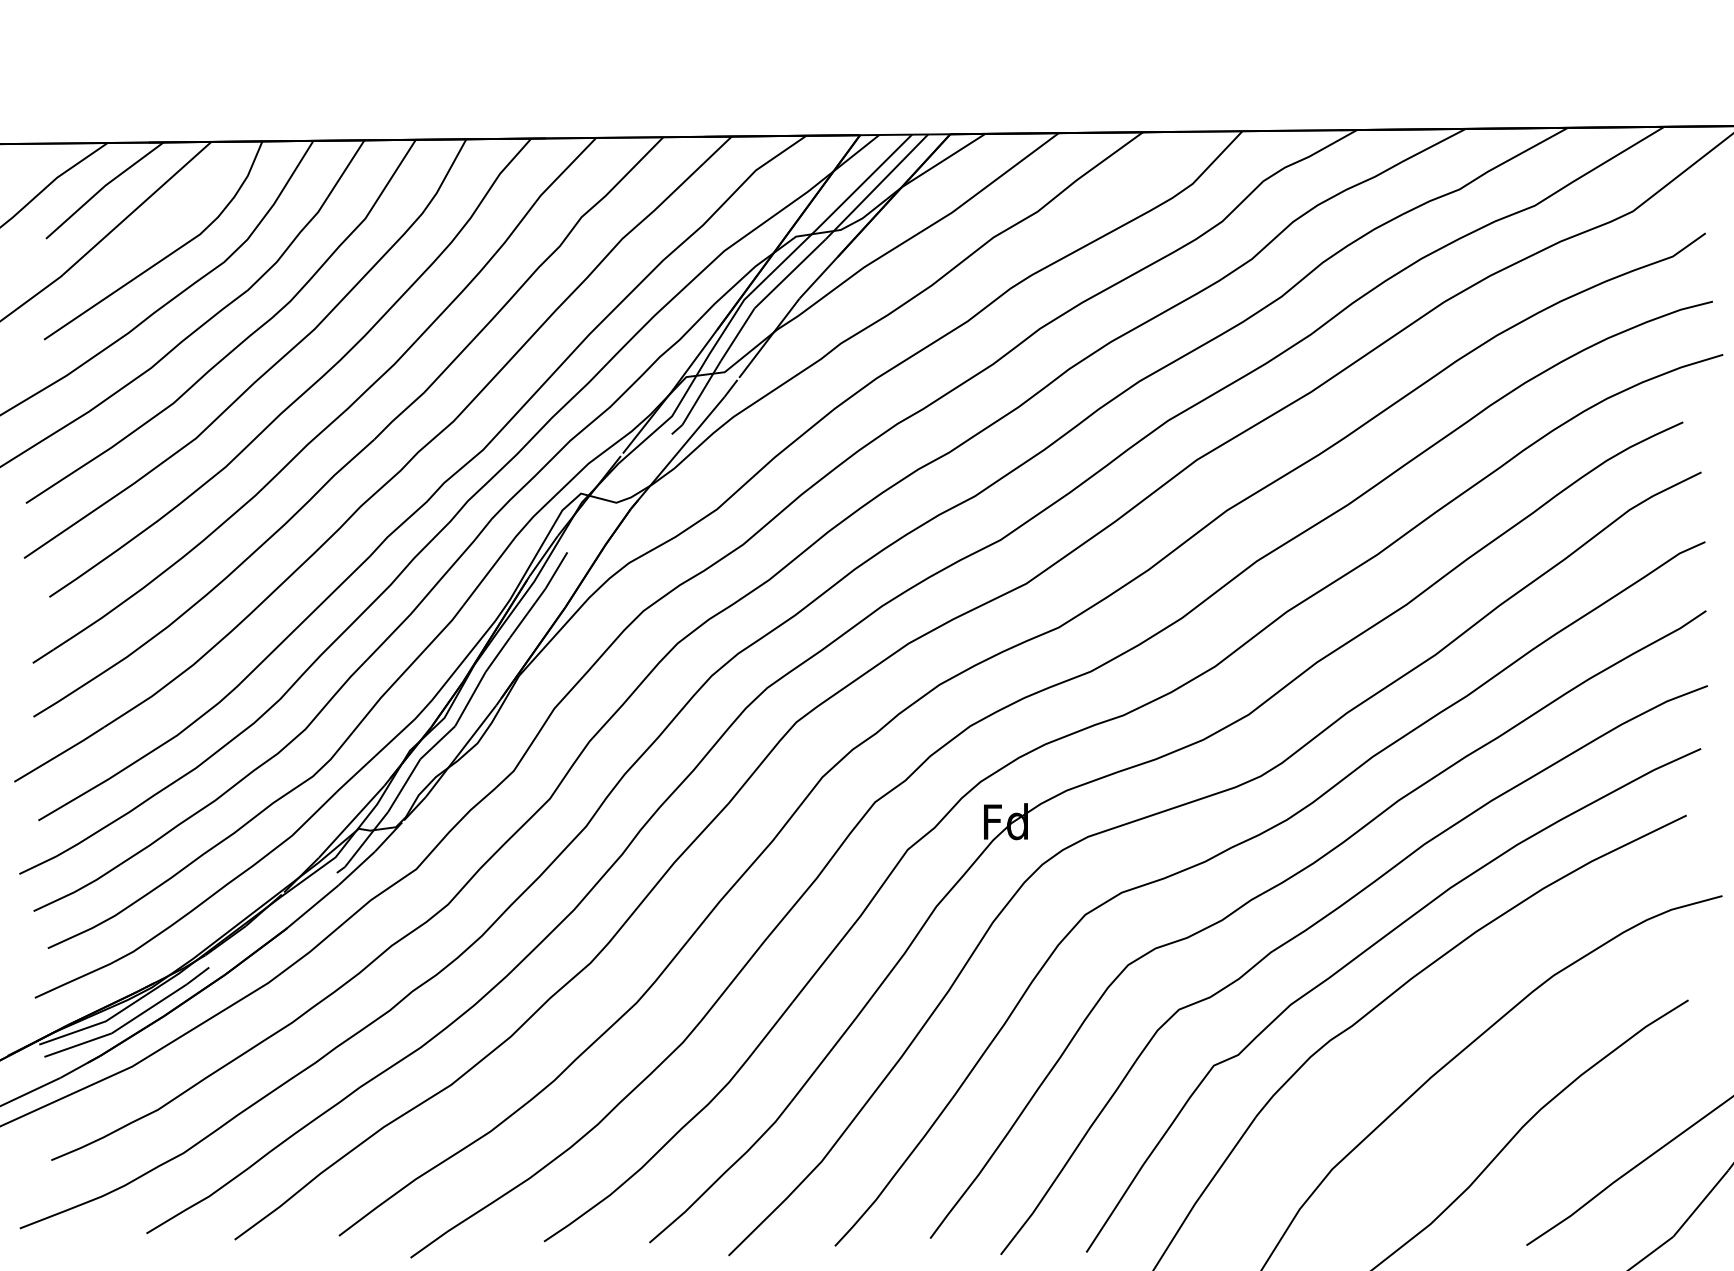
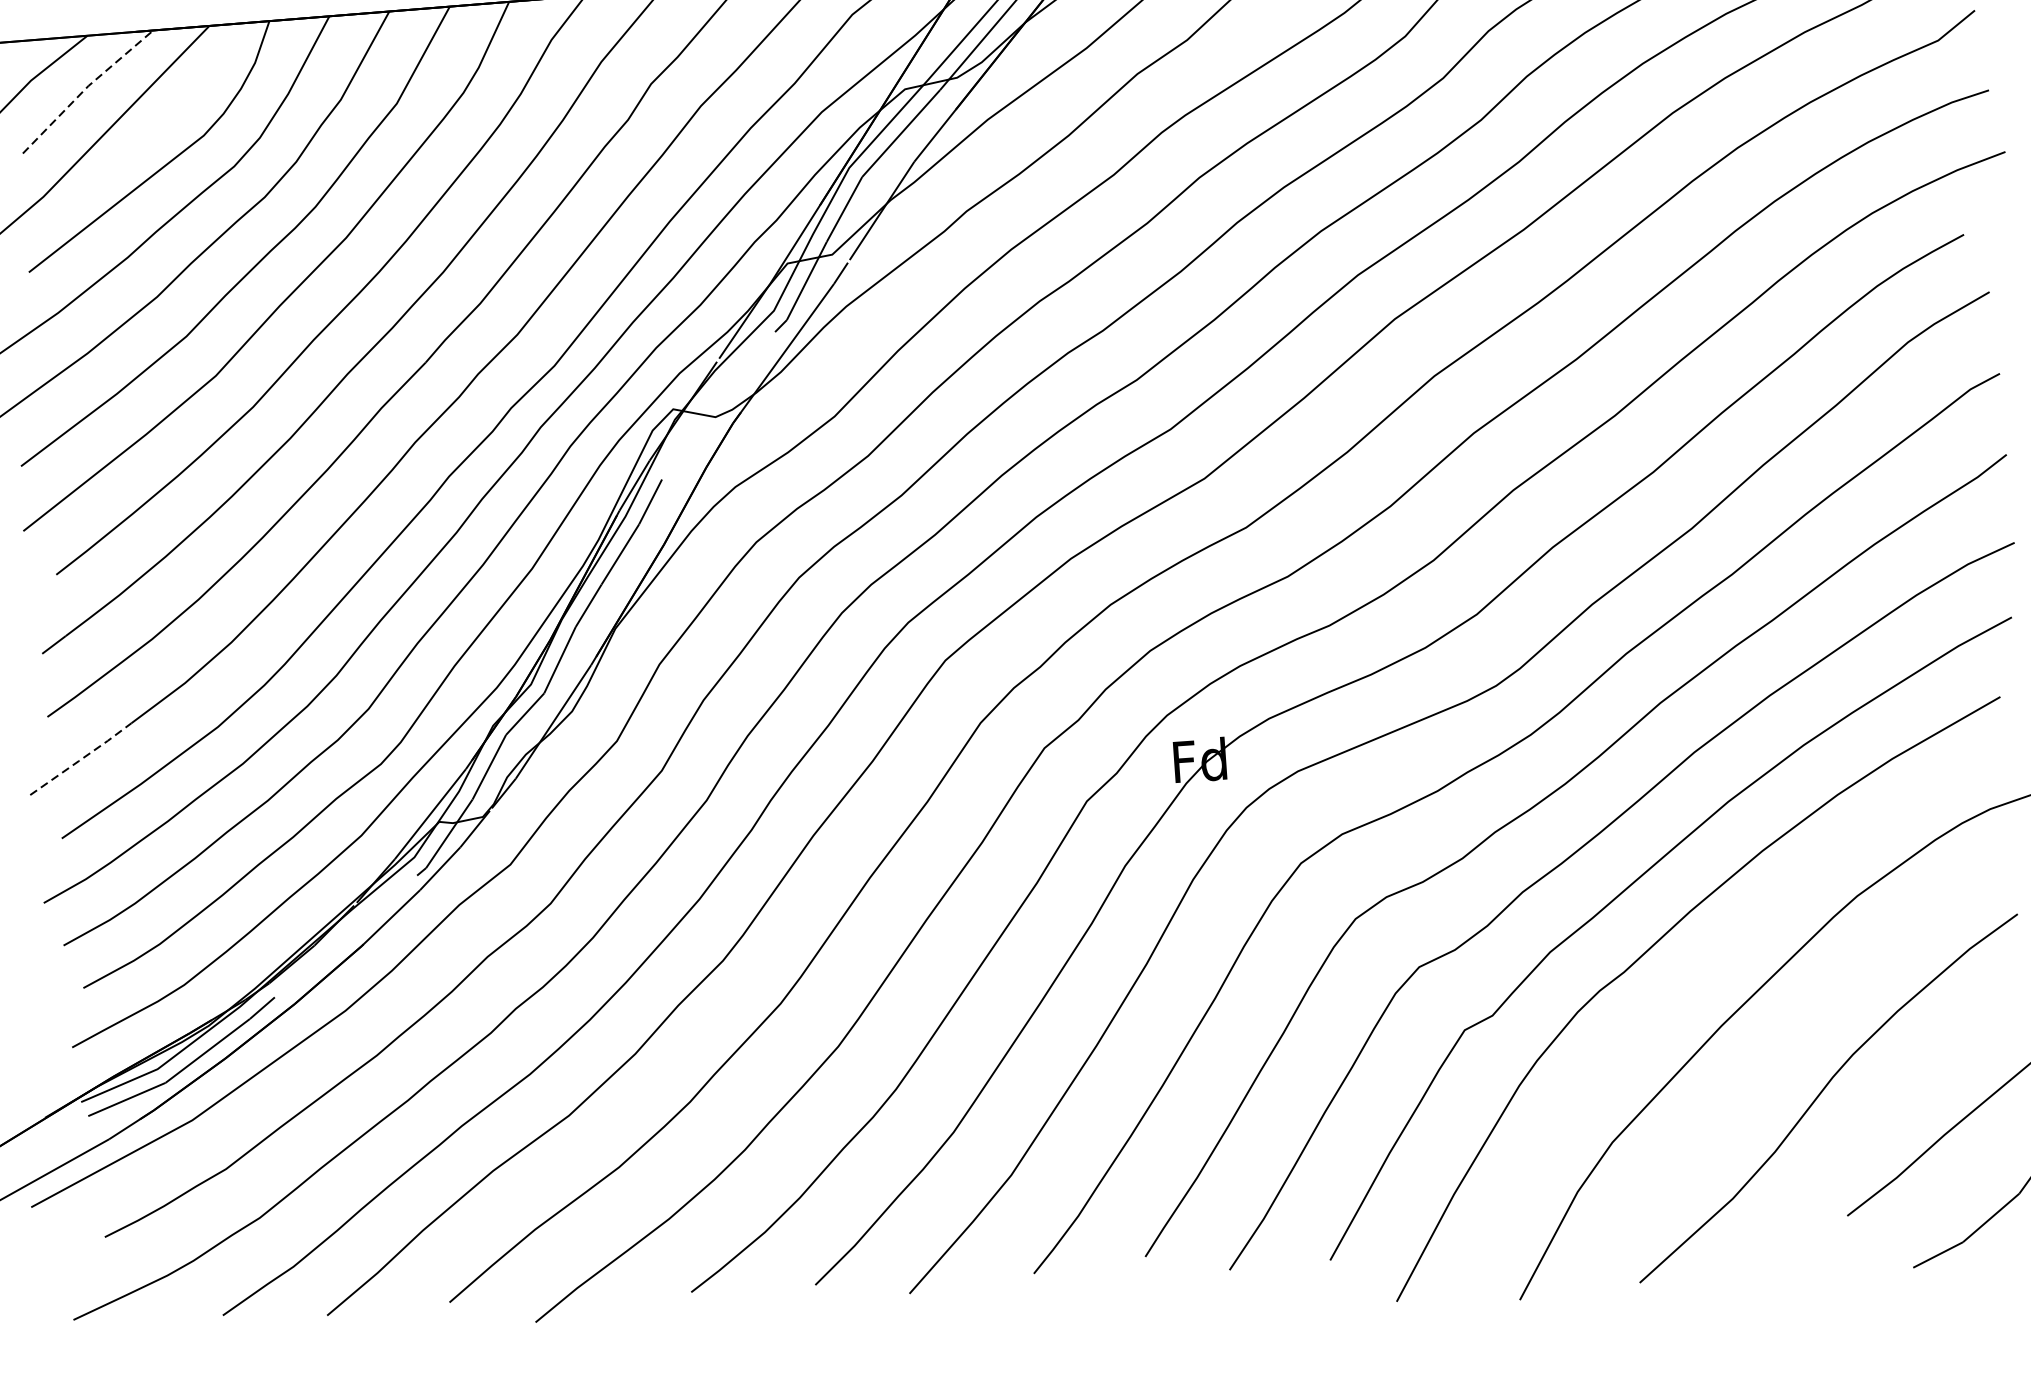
line: (103, 187) -> (86, 88), solid -> dashed
line: (59, 754) -> (81, 759), solid -> dashed

